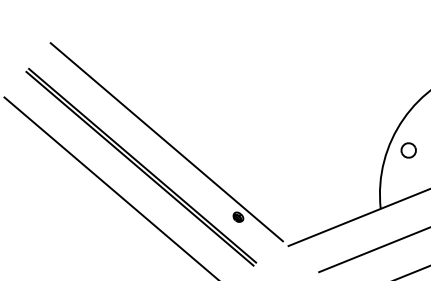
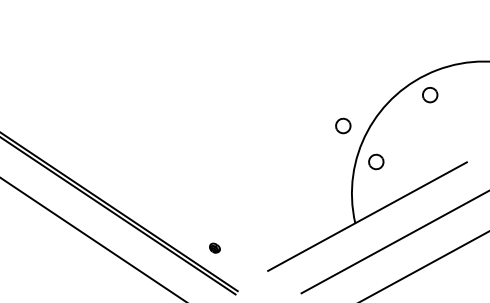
part: (380, 110) -> (343, 125), added
line: (167, 141) -> (135, 181), removed

